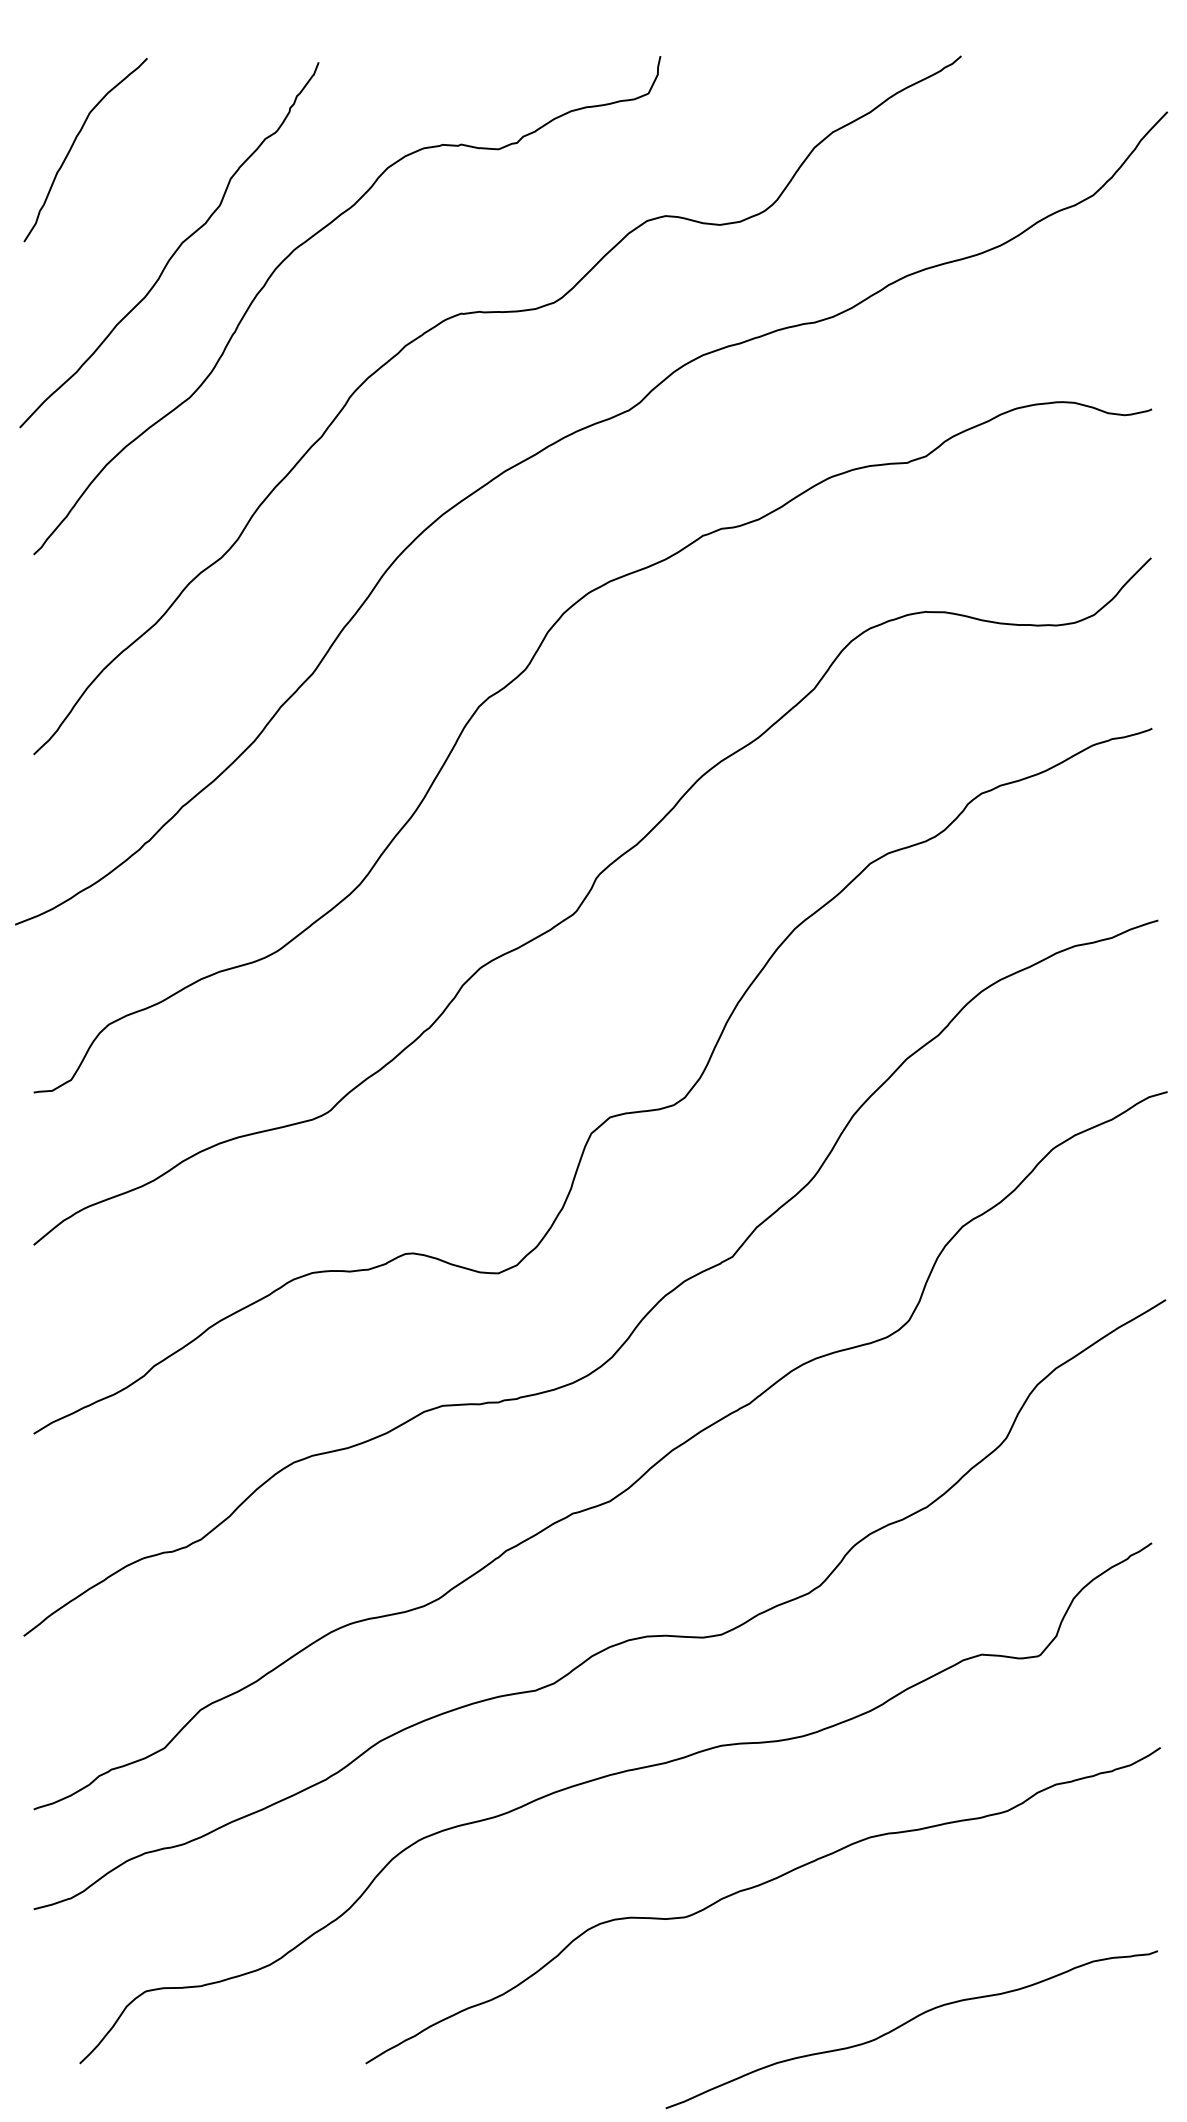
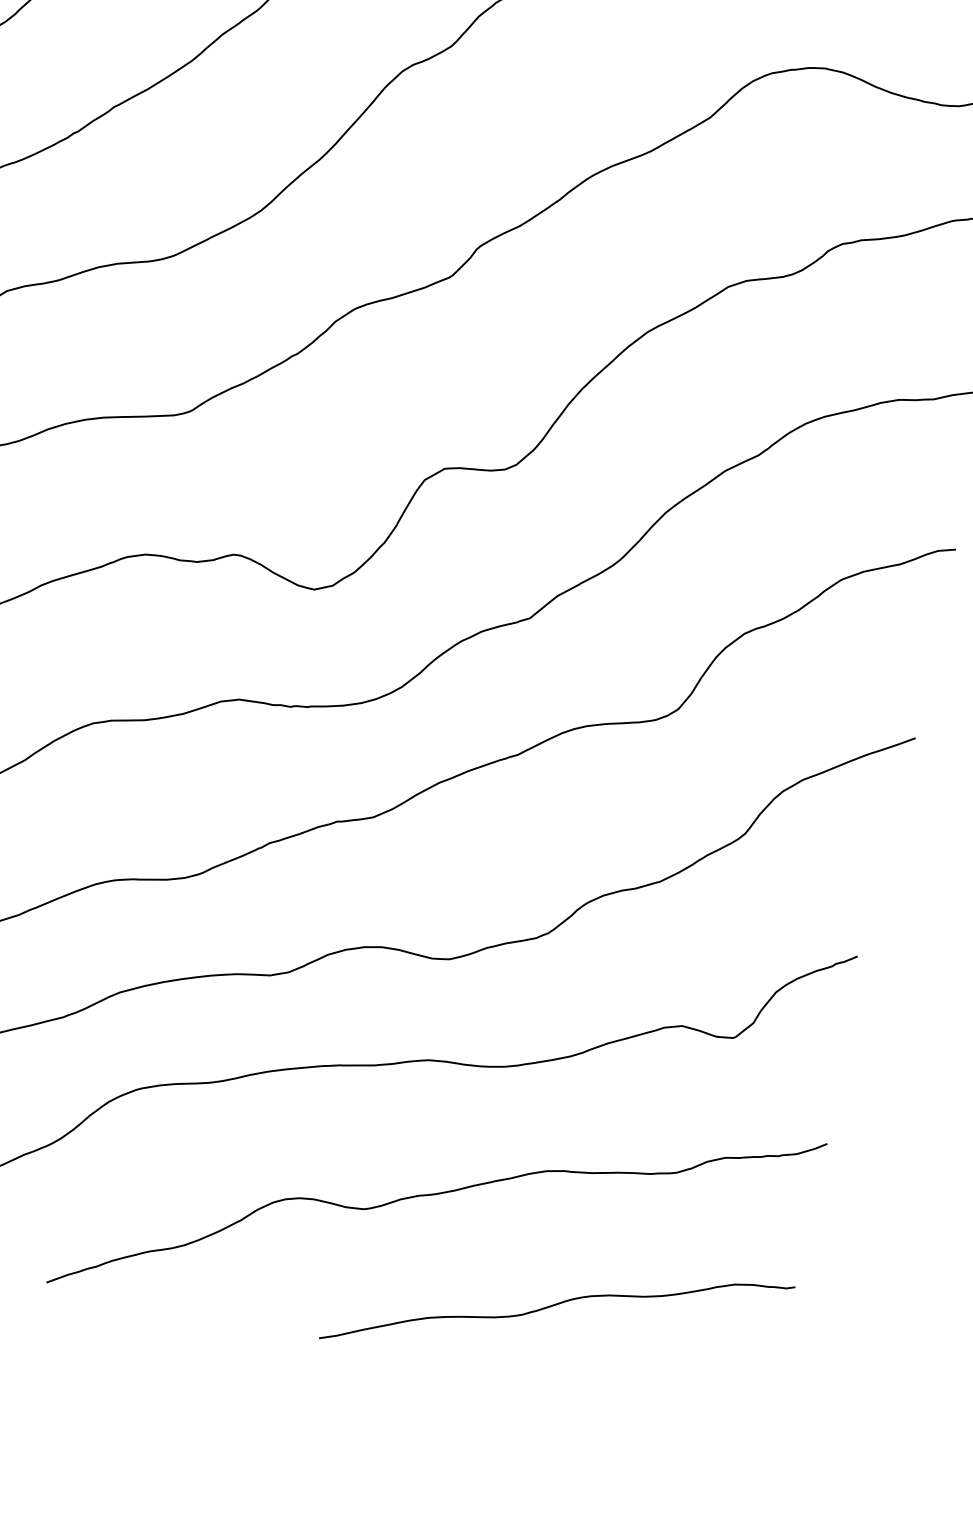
curve: (907, 2023) -> (554, 1306), moved

